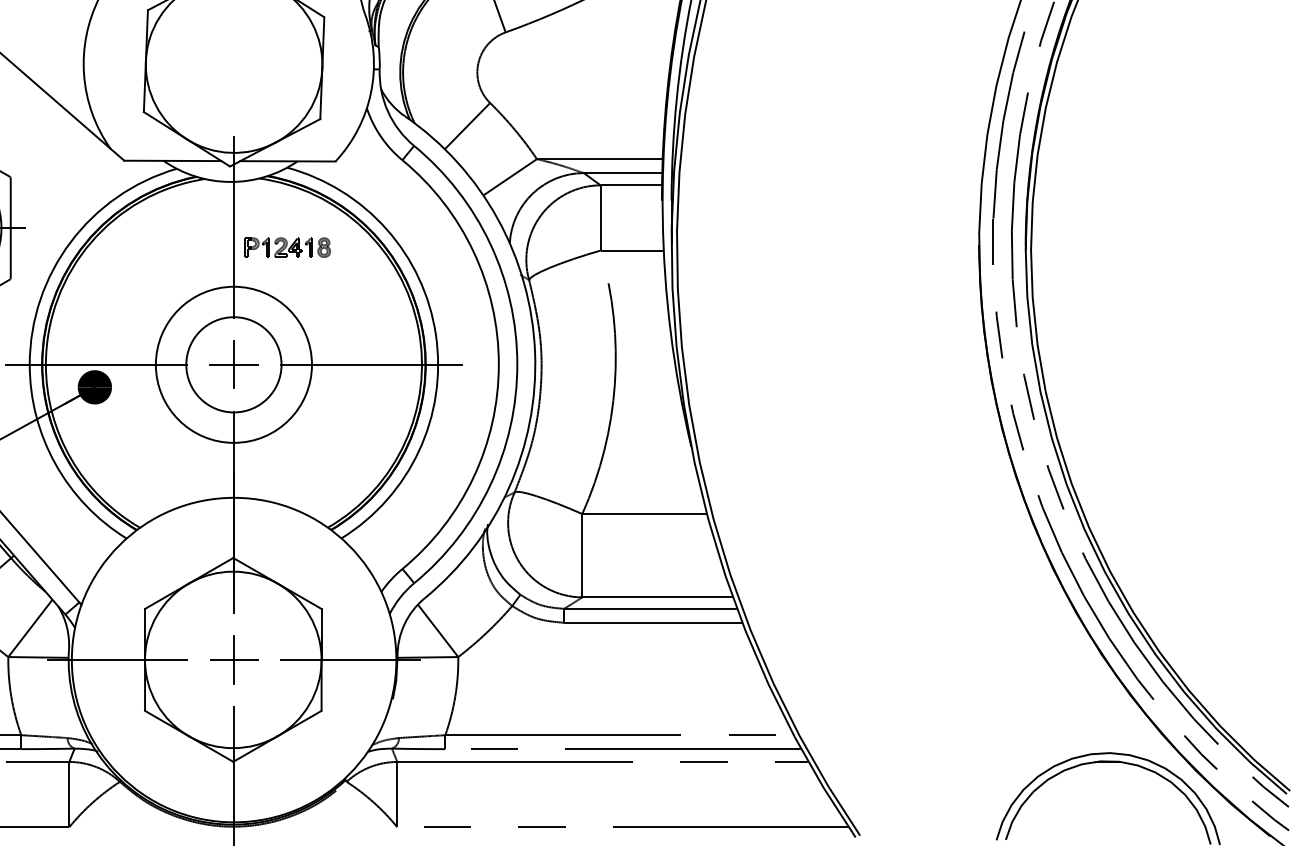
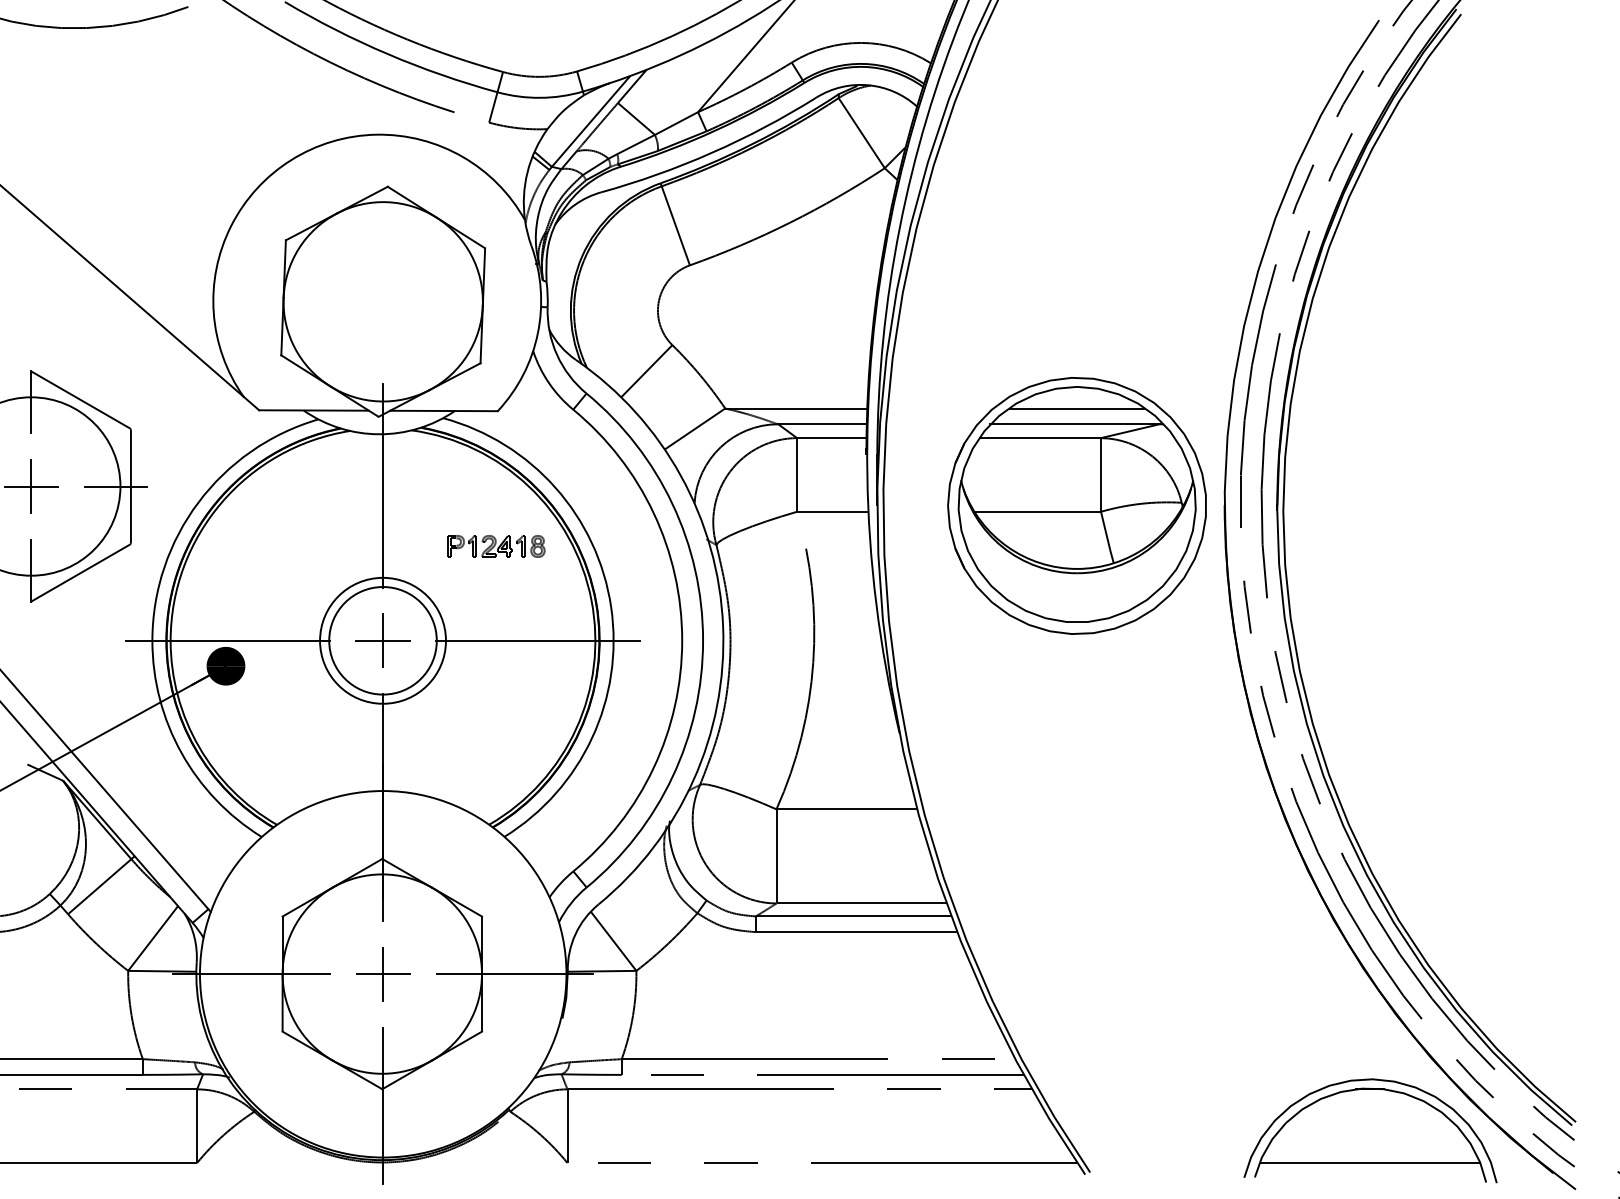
part: (847, 245) -> (1076, 505), added
part: (287, 247) -> (496, 546), moved
circle: (233, 364) -> (382, 640), size x0.71
line: (1107, 827) -> (1369, 1163), added

